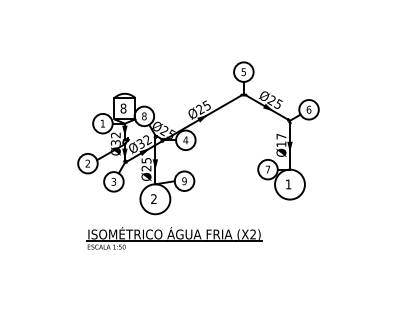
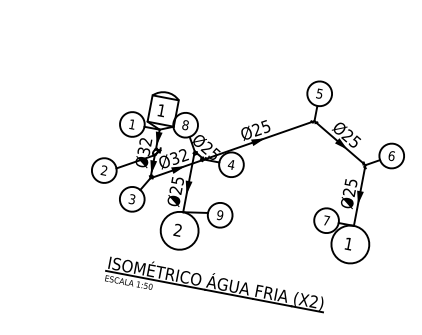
text: (123, 108) -> (161, 110), 8 -> 1
text: (281, 140) -> (350, 187), Ø17 -> Ø25
part: (174, 238) -> (215, 288), moved

